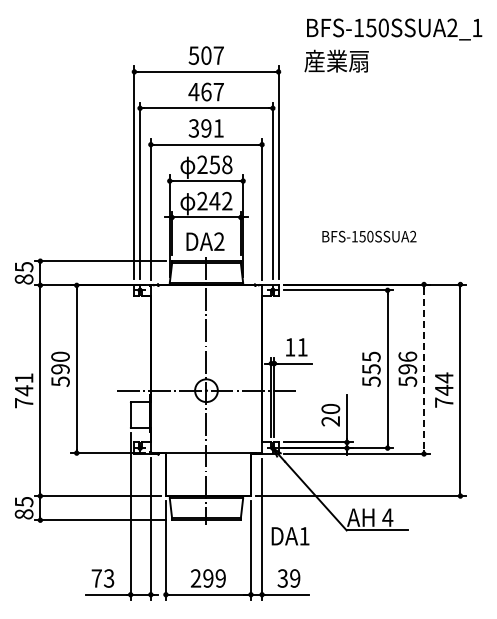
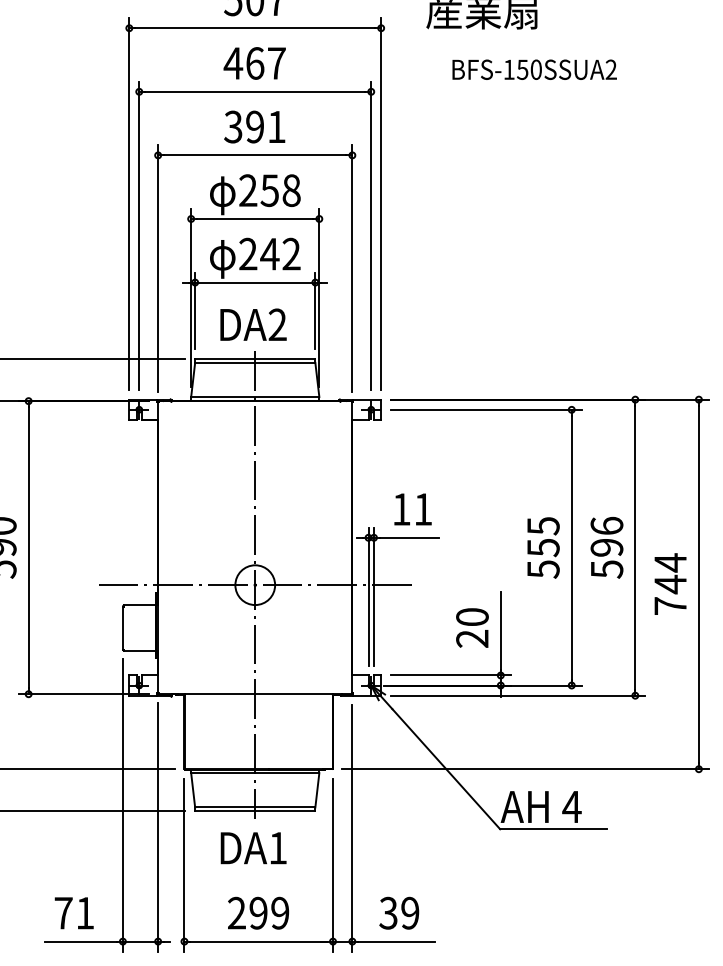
text: (369, 236) -> (534, 69), moved
line: (424, 369) -> (636, 548), dashed -> solid
text: (290, 536) -> (253, 848), moved
text: (108, 578) -> (84, 913), 73 -> 71

